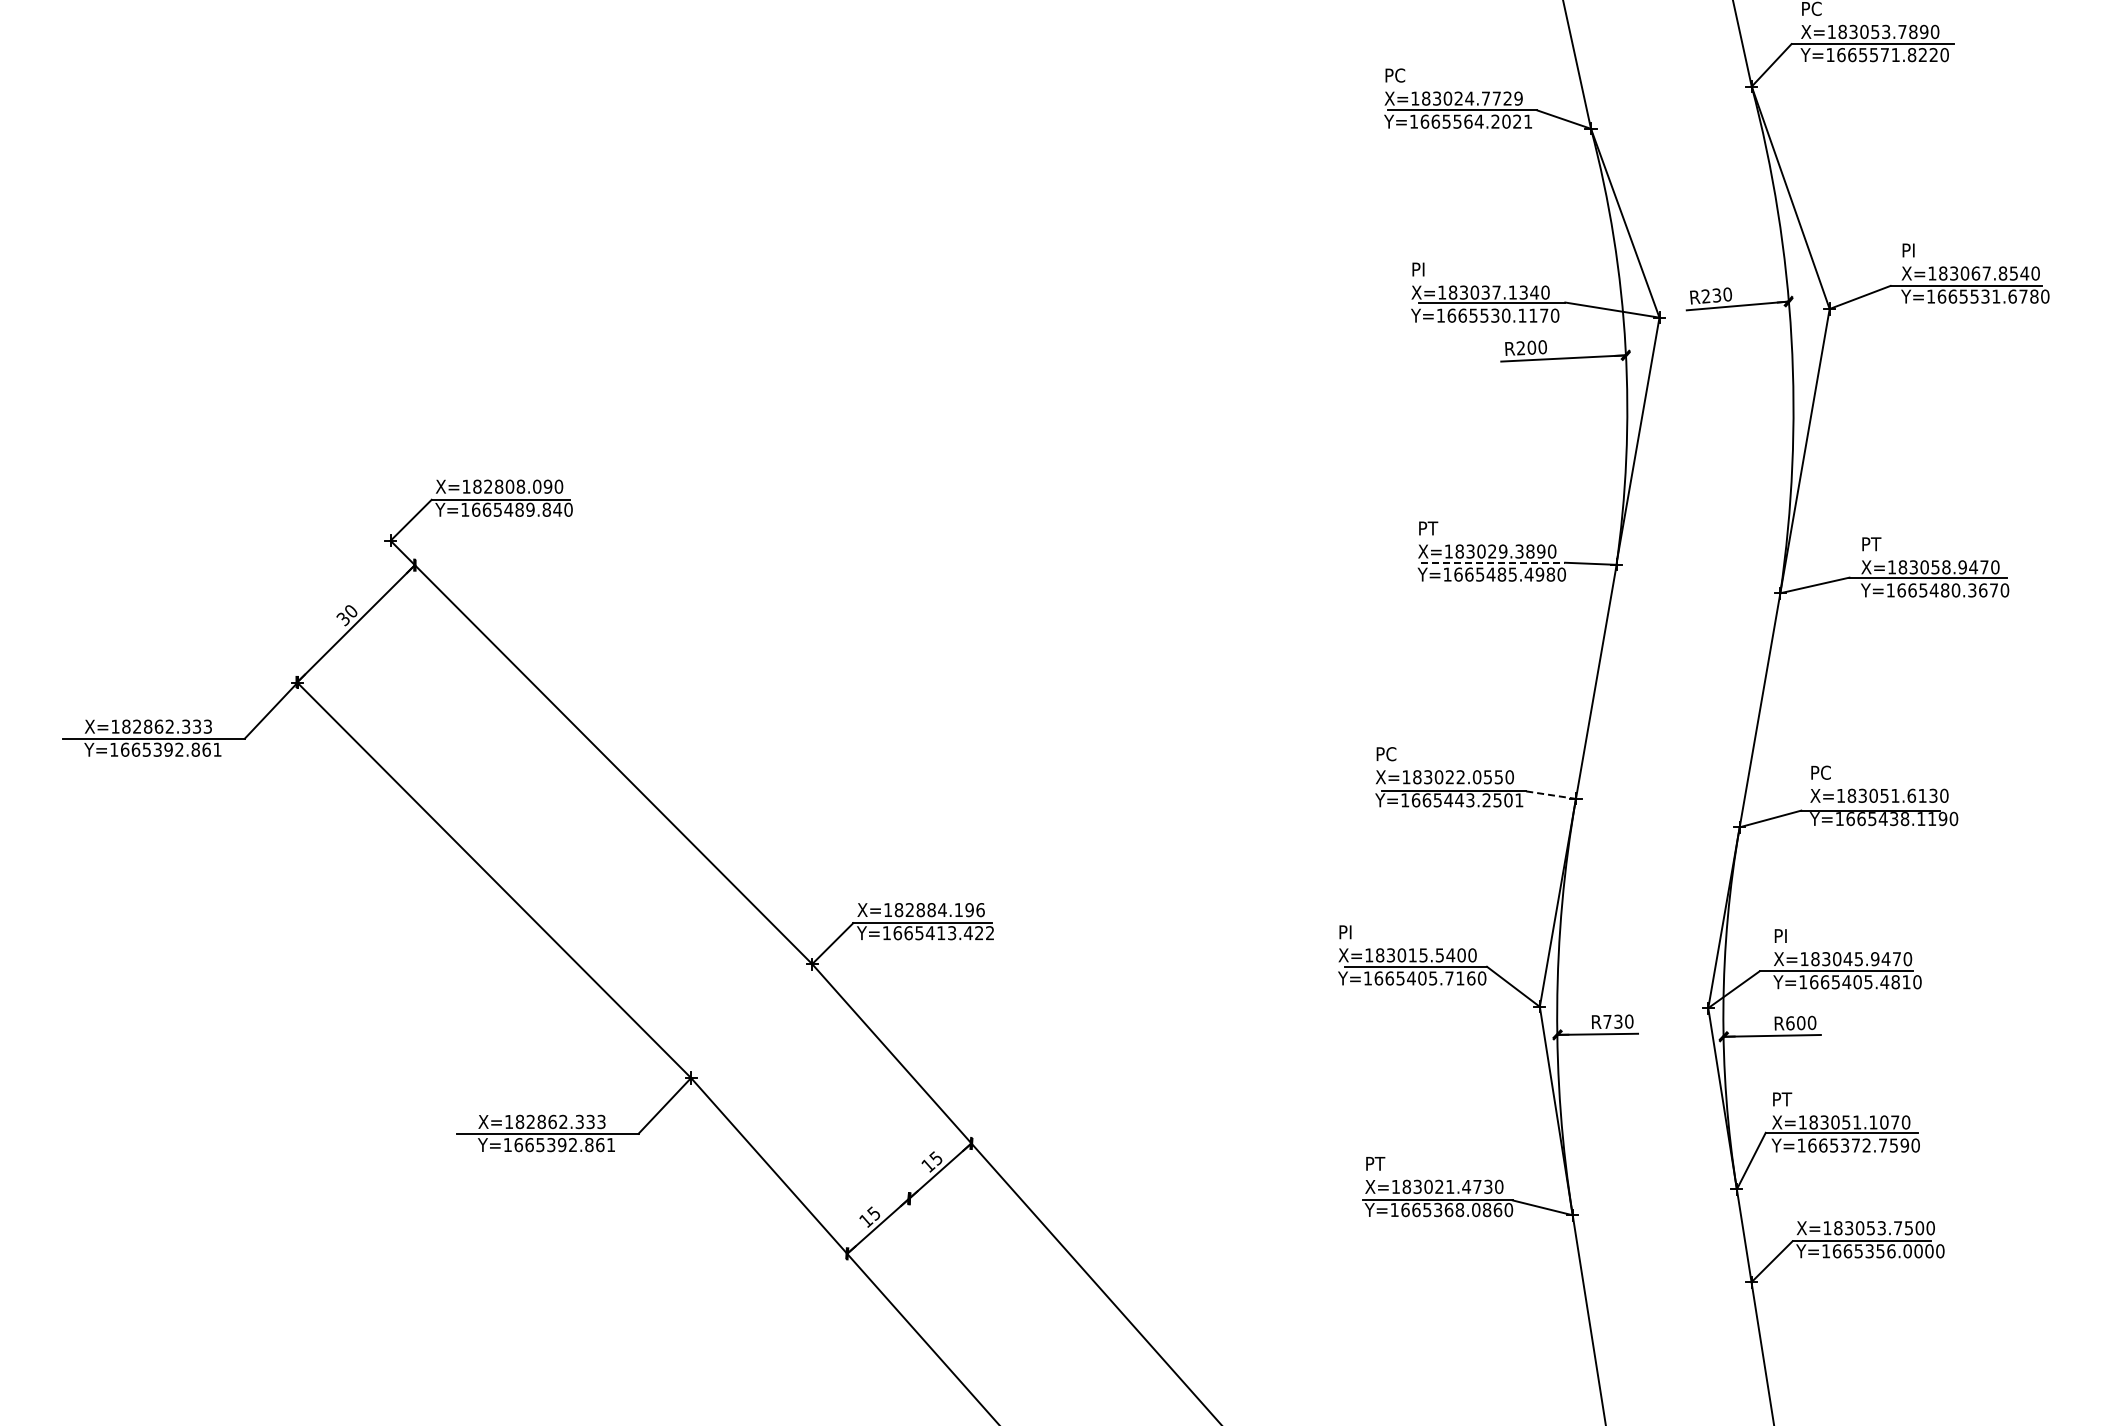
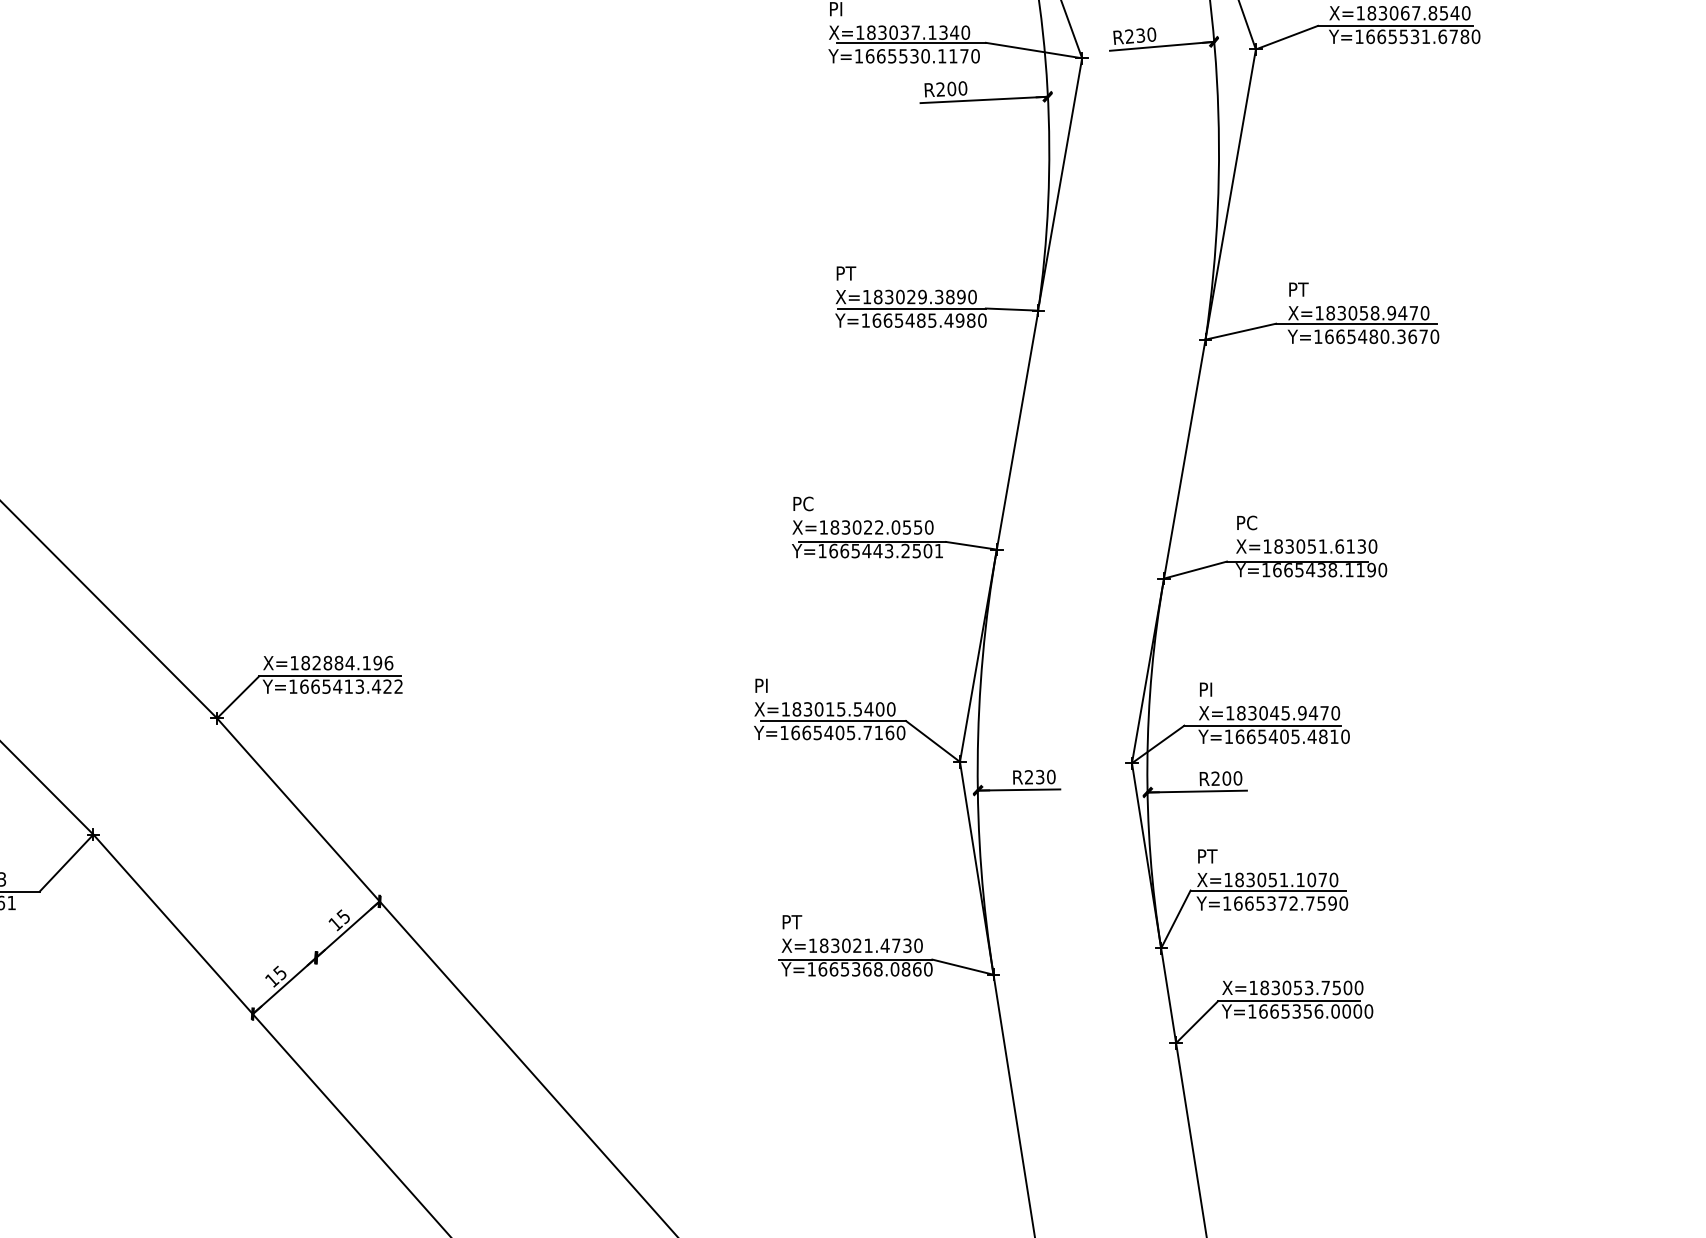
line: (1493, 562) -> (912, 308), dashed -> solid
line: (1551, 795) -> (971, 546), dashed -> solid
text: (1607, 1021) -> (1029, 776), R730 -> R230
text: (1790, 1023) -> (1215, 778), R600 -> R200

